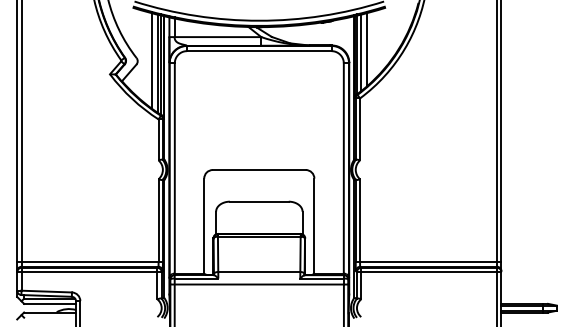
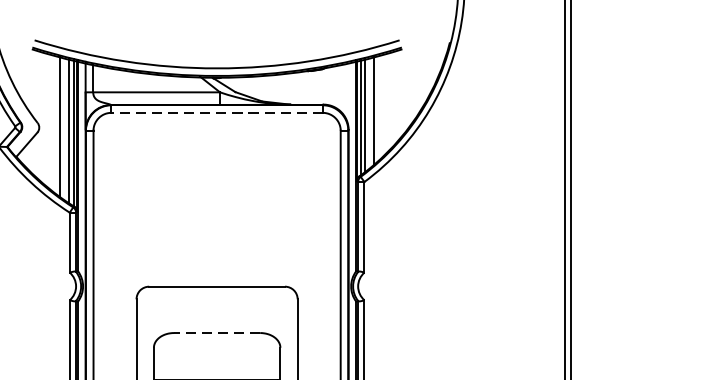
line: (258, 51) -> (215, 113), solid -> dashed
line: (258, 201) -> (215, 332), solid -> dashed

